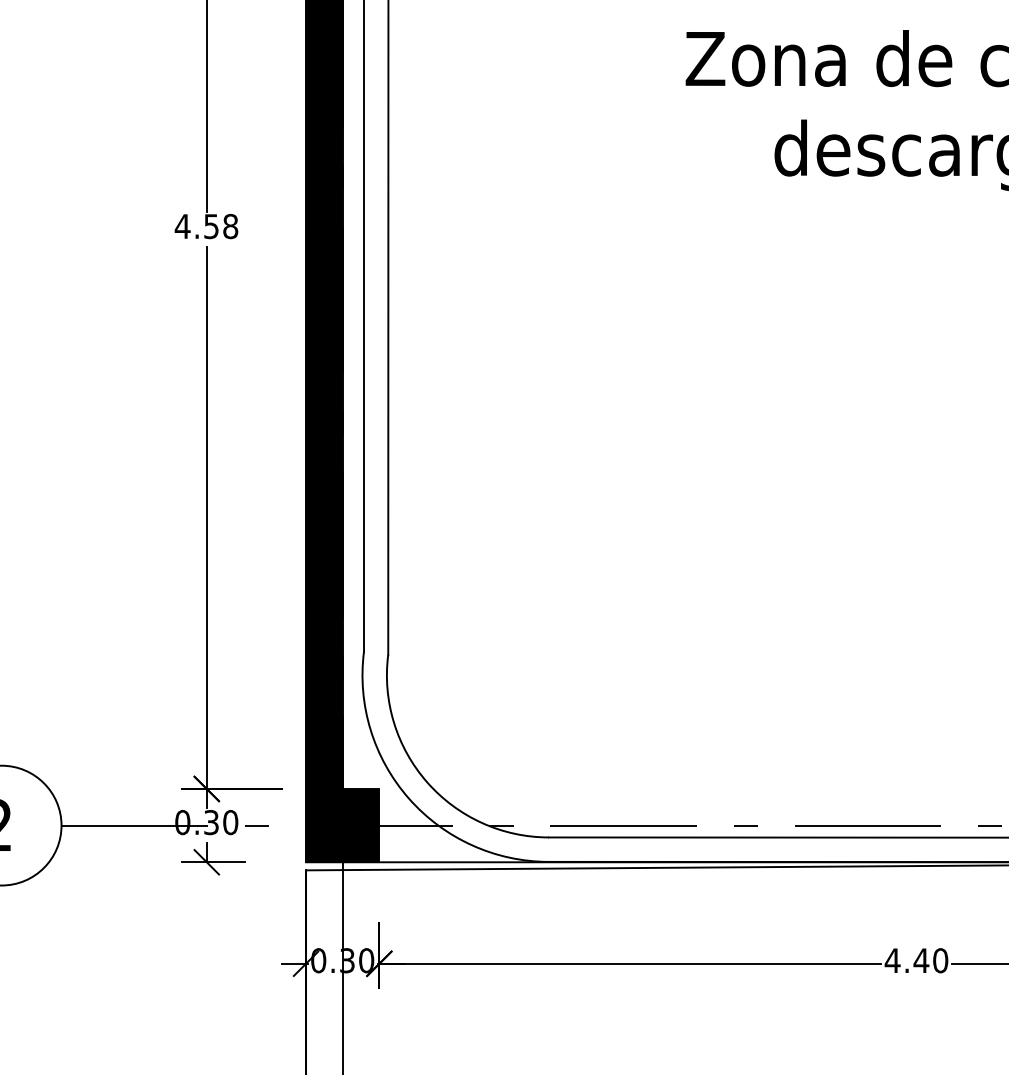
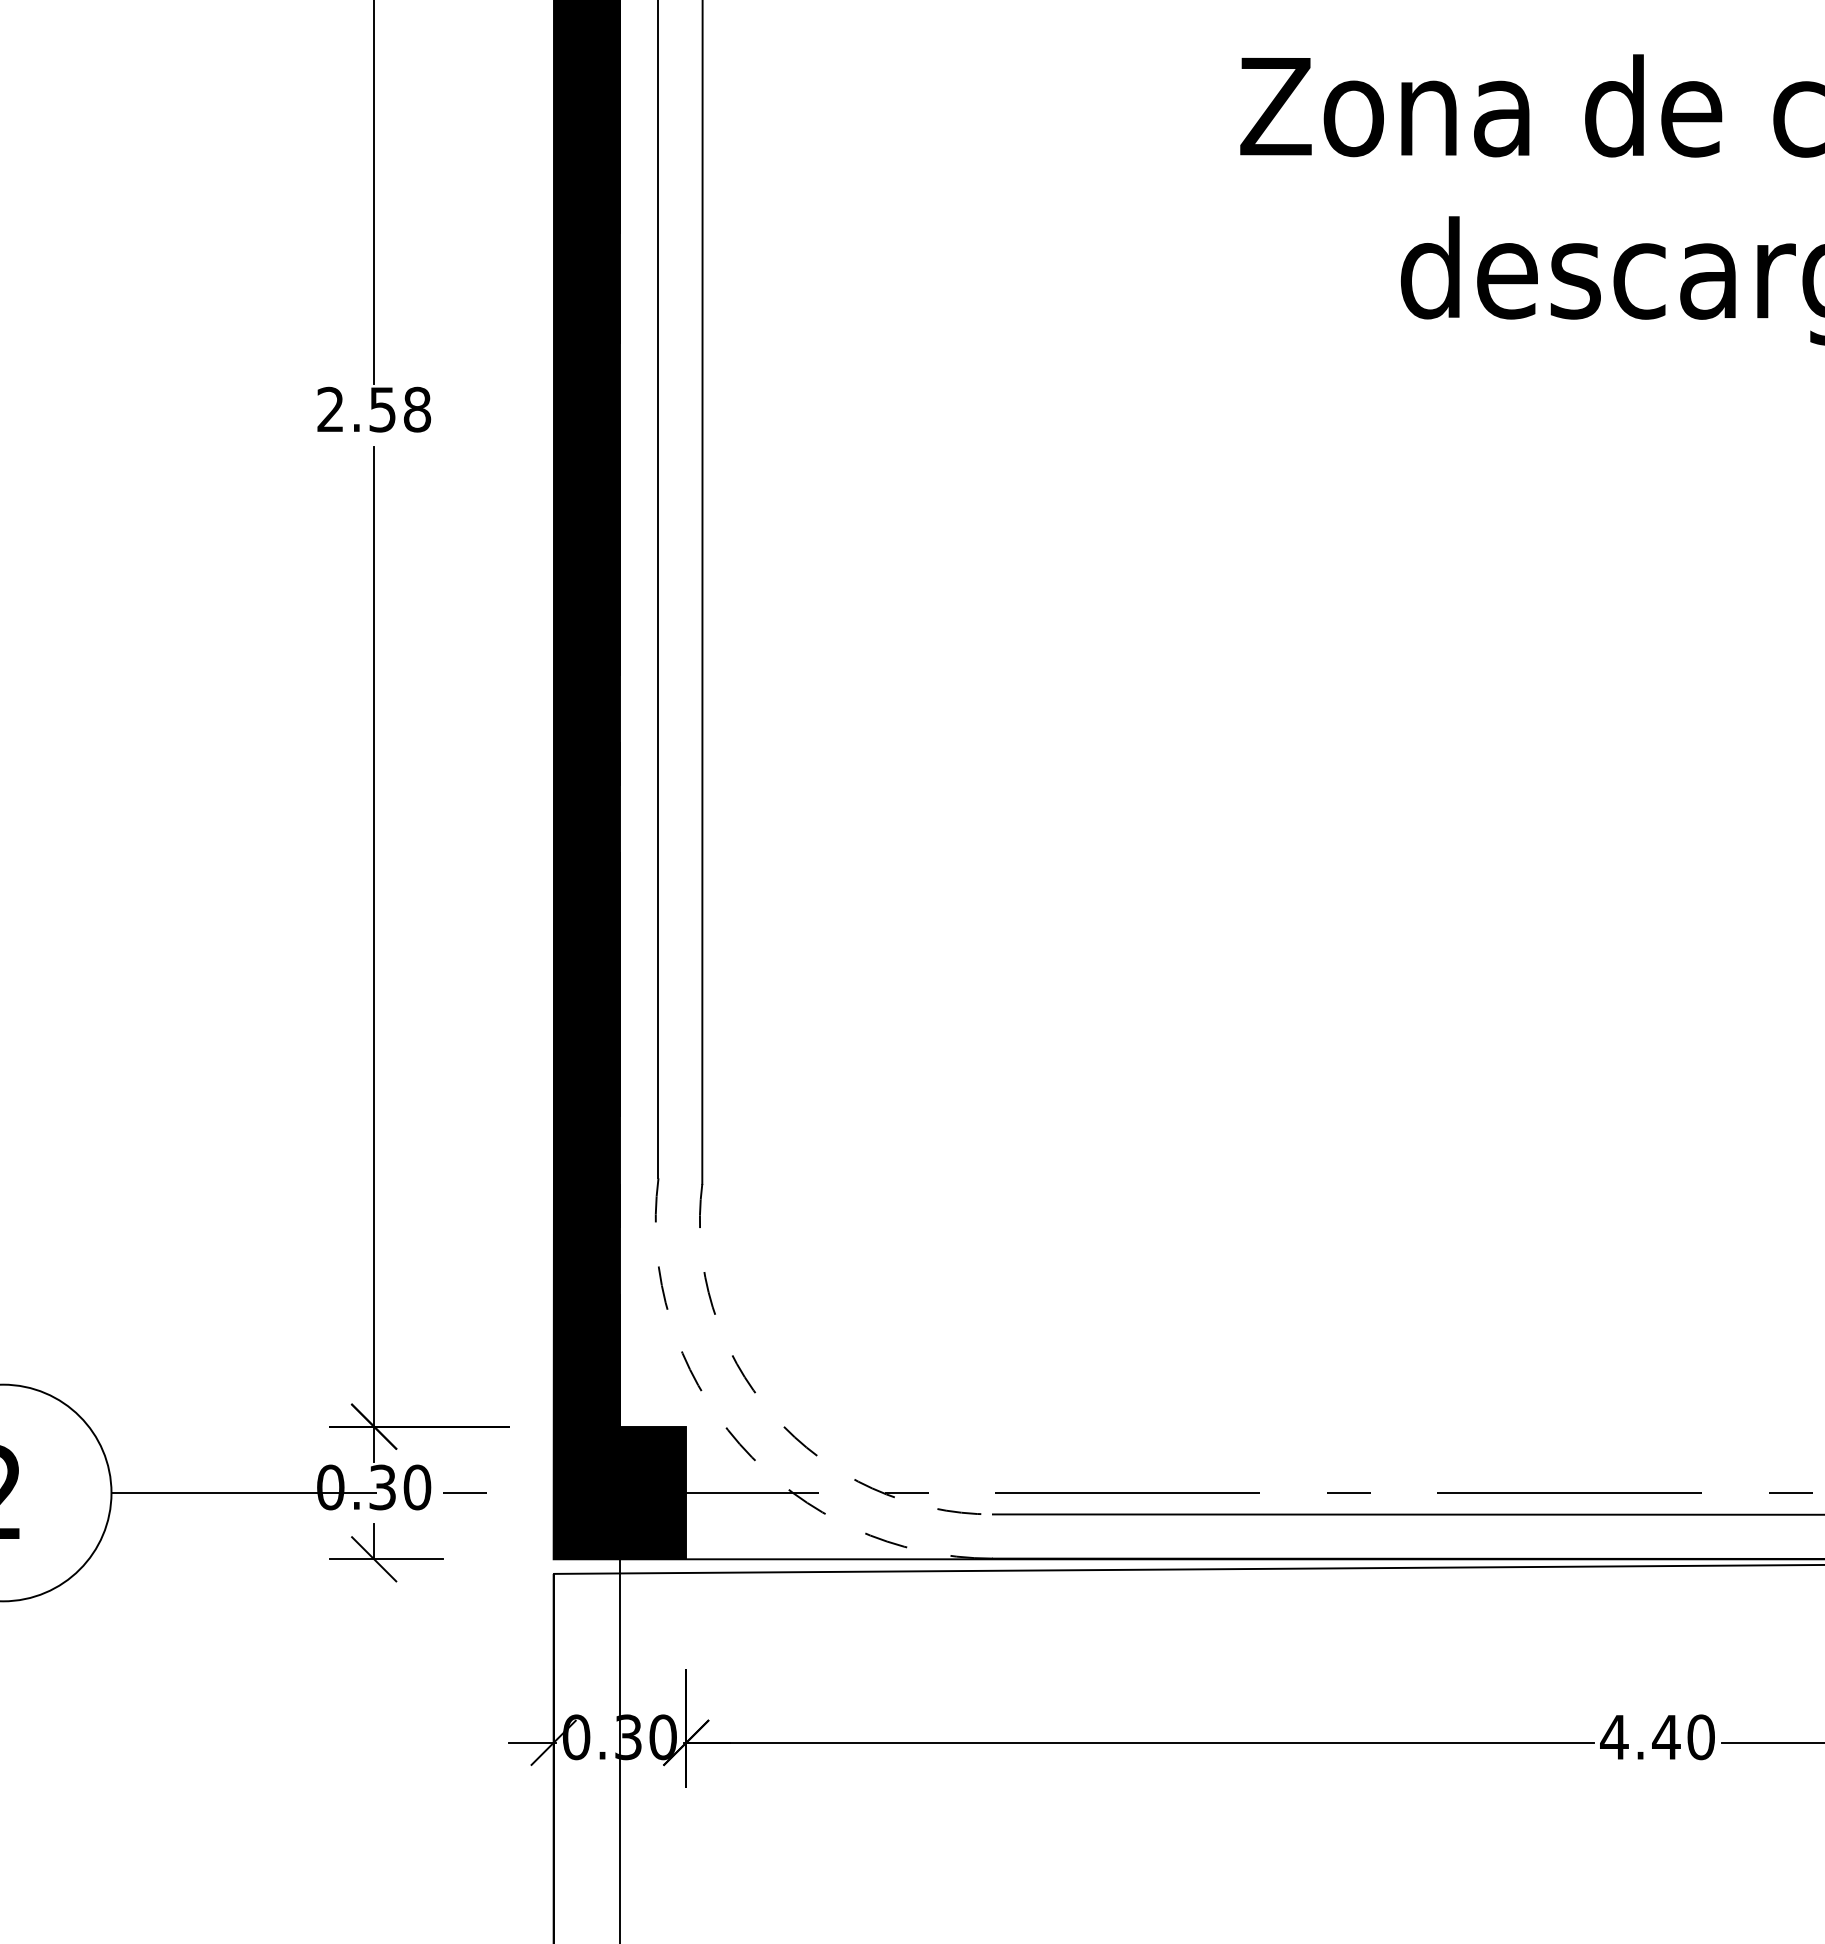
text: (182, 226) -> (330, 409), 4.58 -> 2.58
arc: (427, 782) -> (773, 1415), solid -> dashed
arc: (408, 798) -> (738, 1443), solid -> dashed

